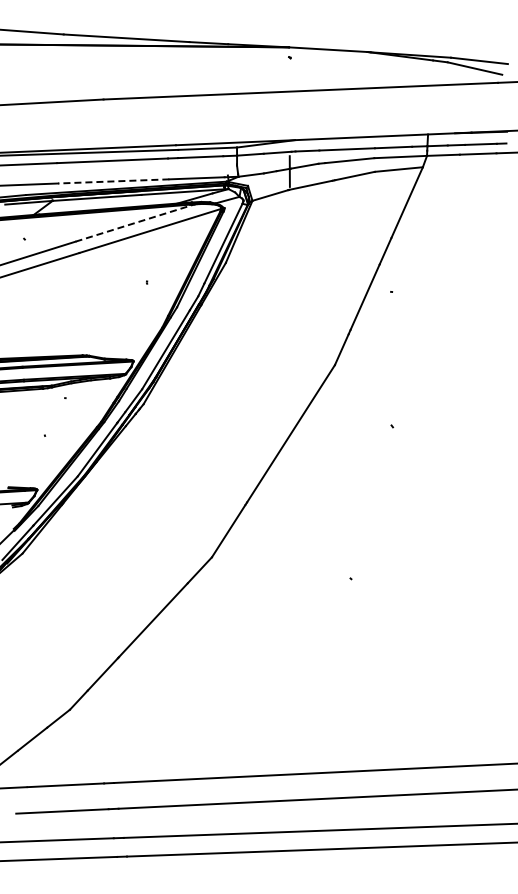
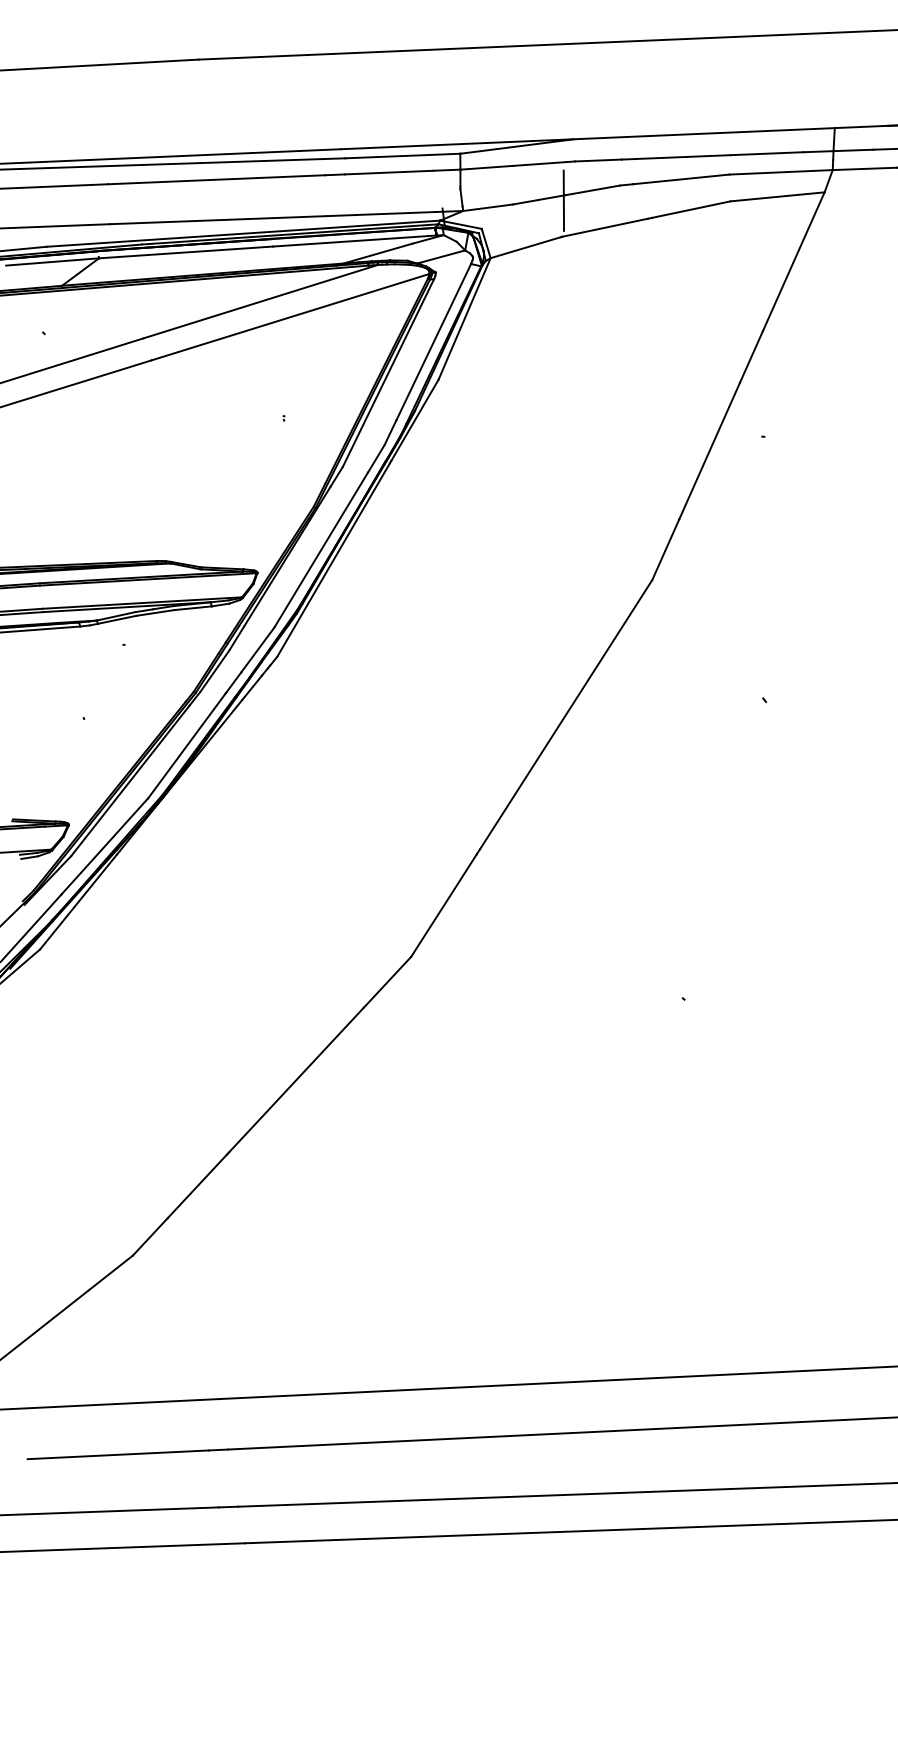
line: (113, 181) -> (218, 220), dashed -> solid
line: (135, 223) -> (261, 302), dashed -> solid

